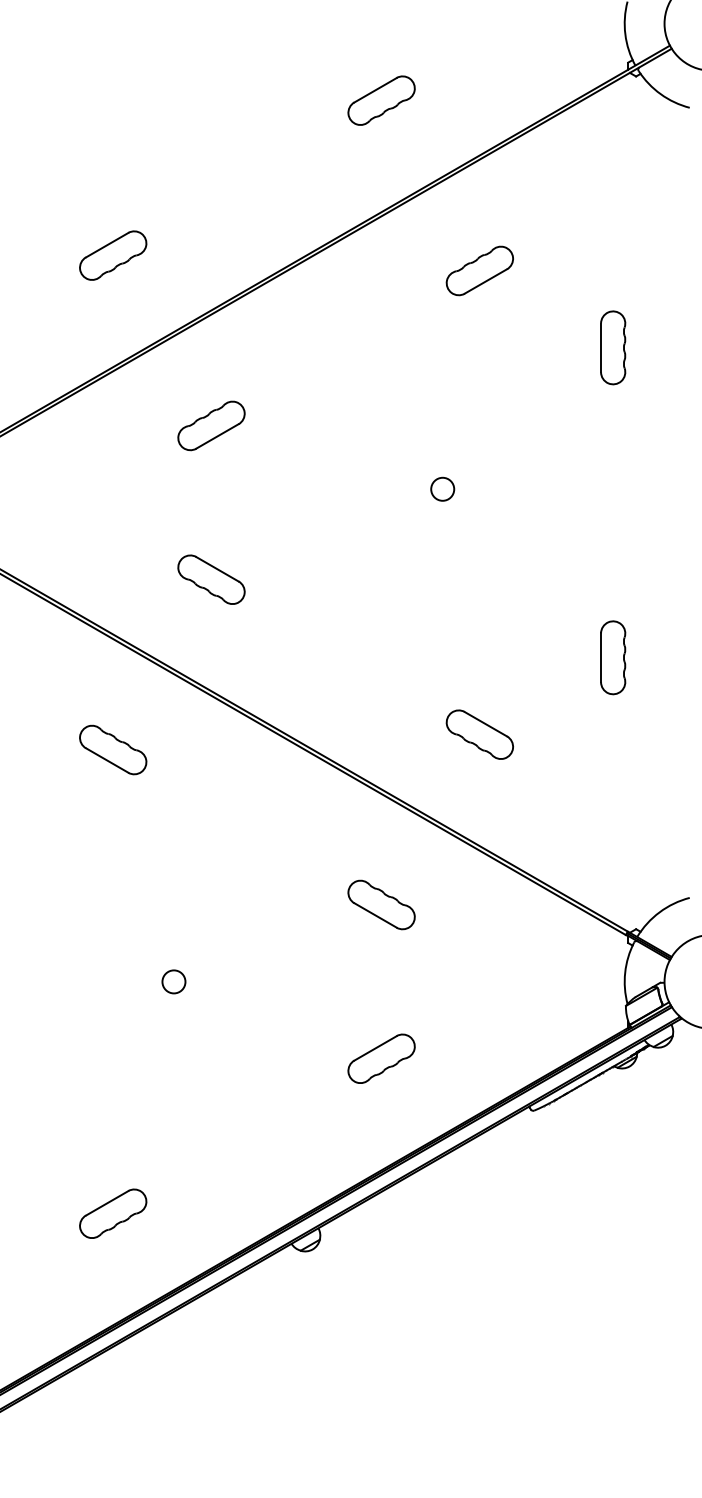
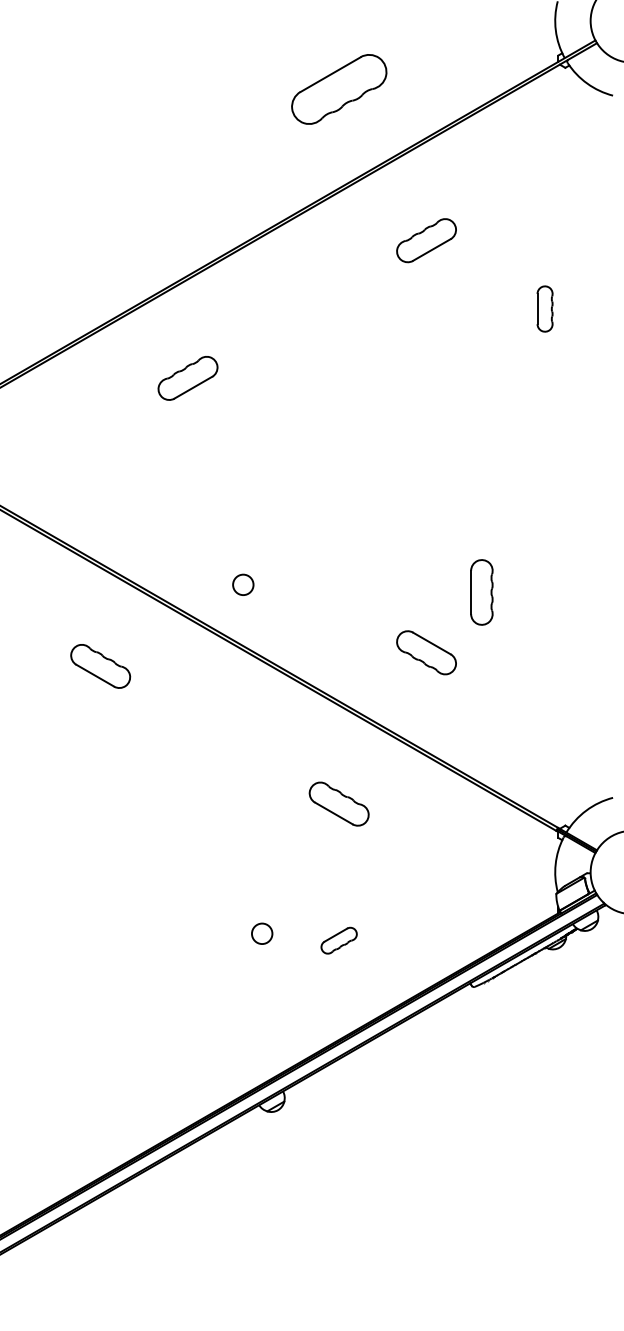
part: (381, 100) -> (339, 89), size x1.6
part: (113, 255) -> (100, 226), removed
part: (613, 347) -> (545, 308), size x0.7
circle: (442, 488) -> (243, 584), moved
part: (211, 579) -> (188, 514), removed
part: (613, 657) -> (482, 592), moved
circle: (173, 981) -> (261, 933), moved
part: (381, 1058) -> (339, 940), size x0.6
part: (113, 1213) -> (100, 1078), removed

